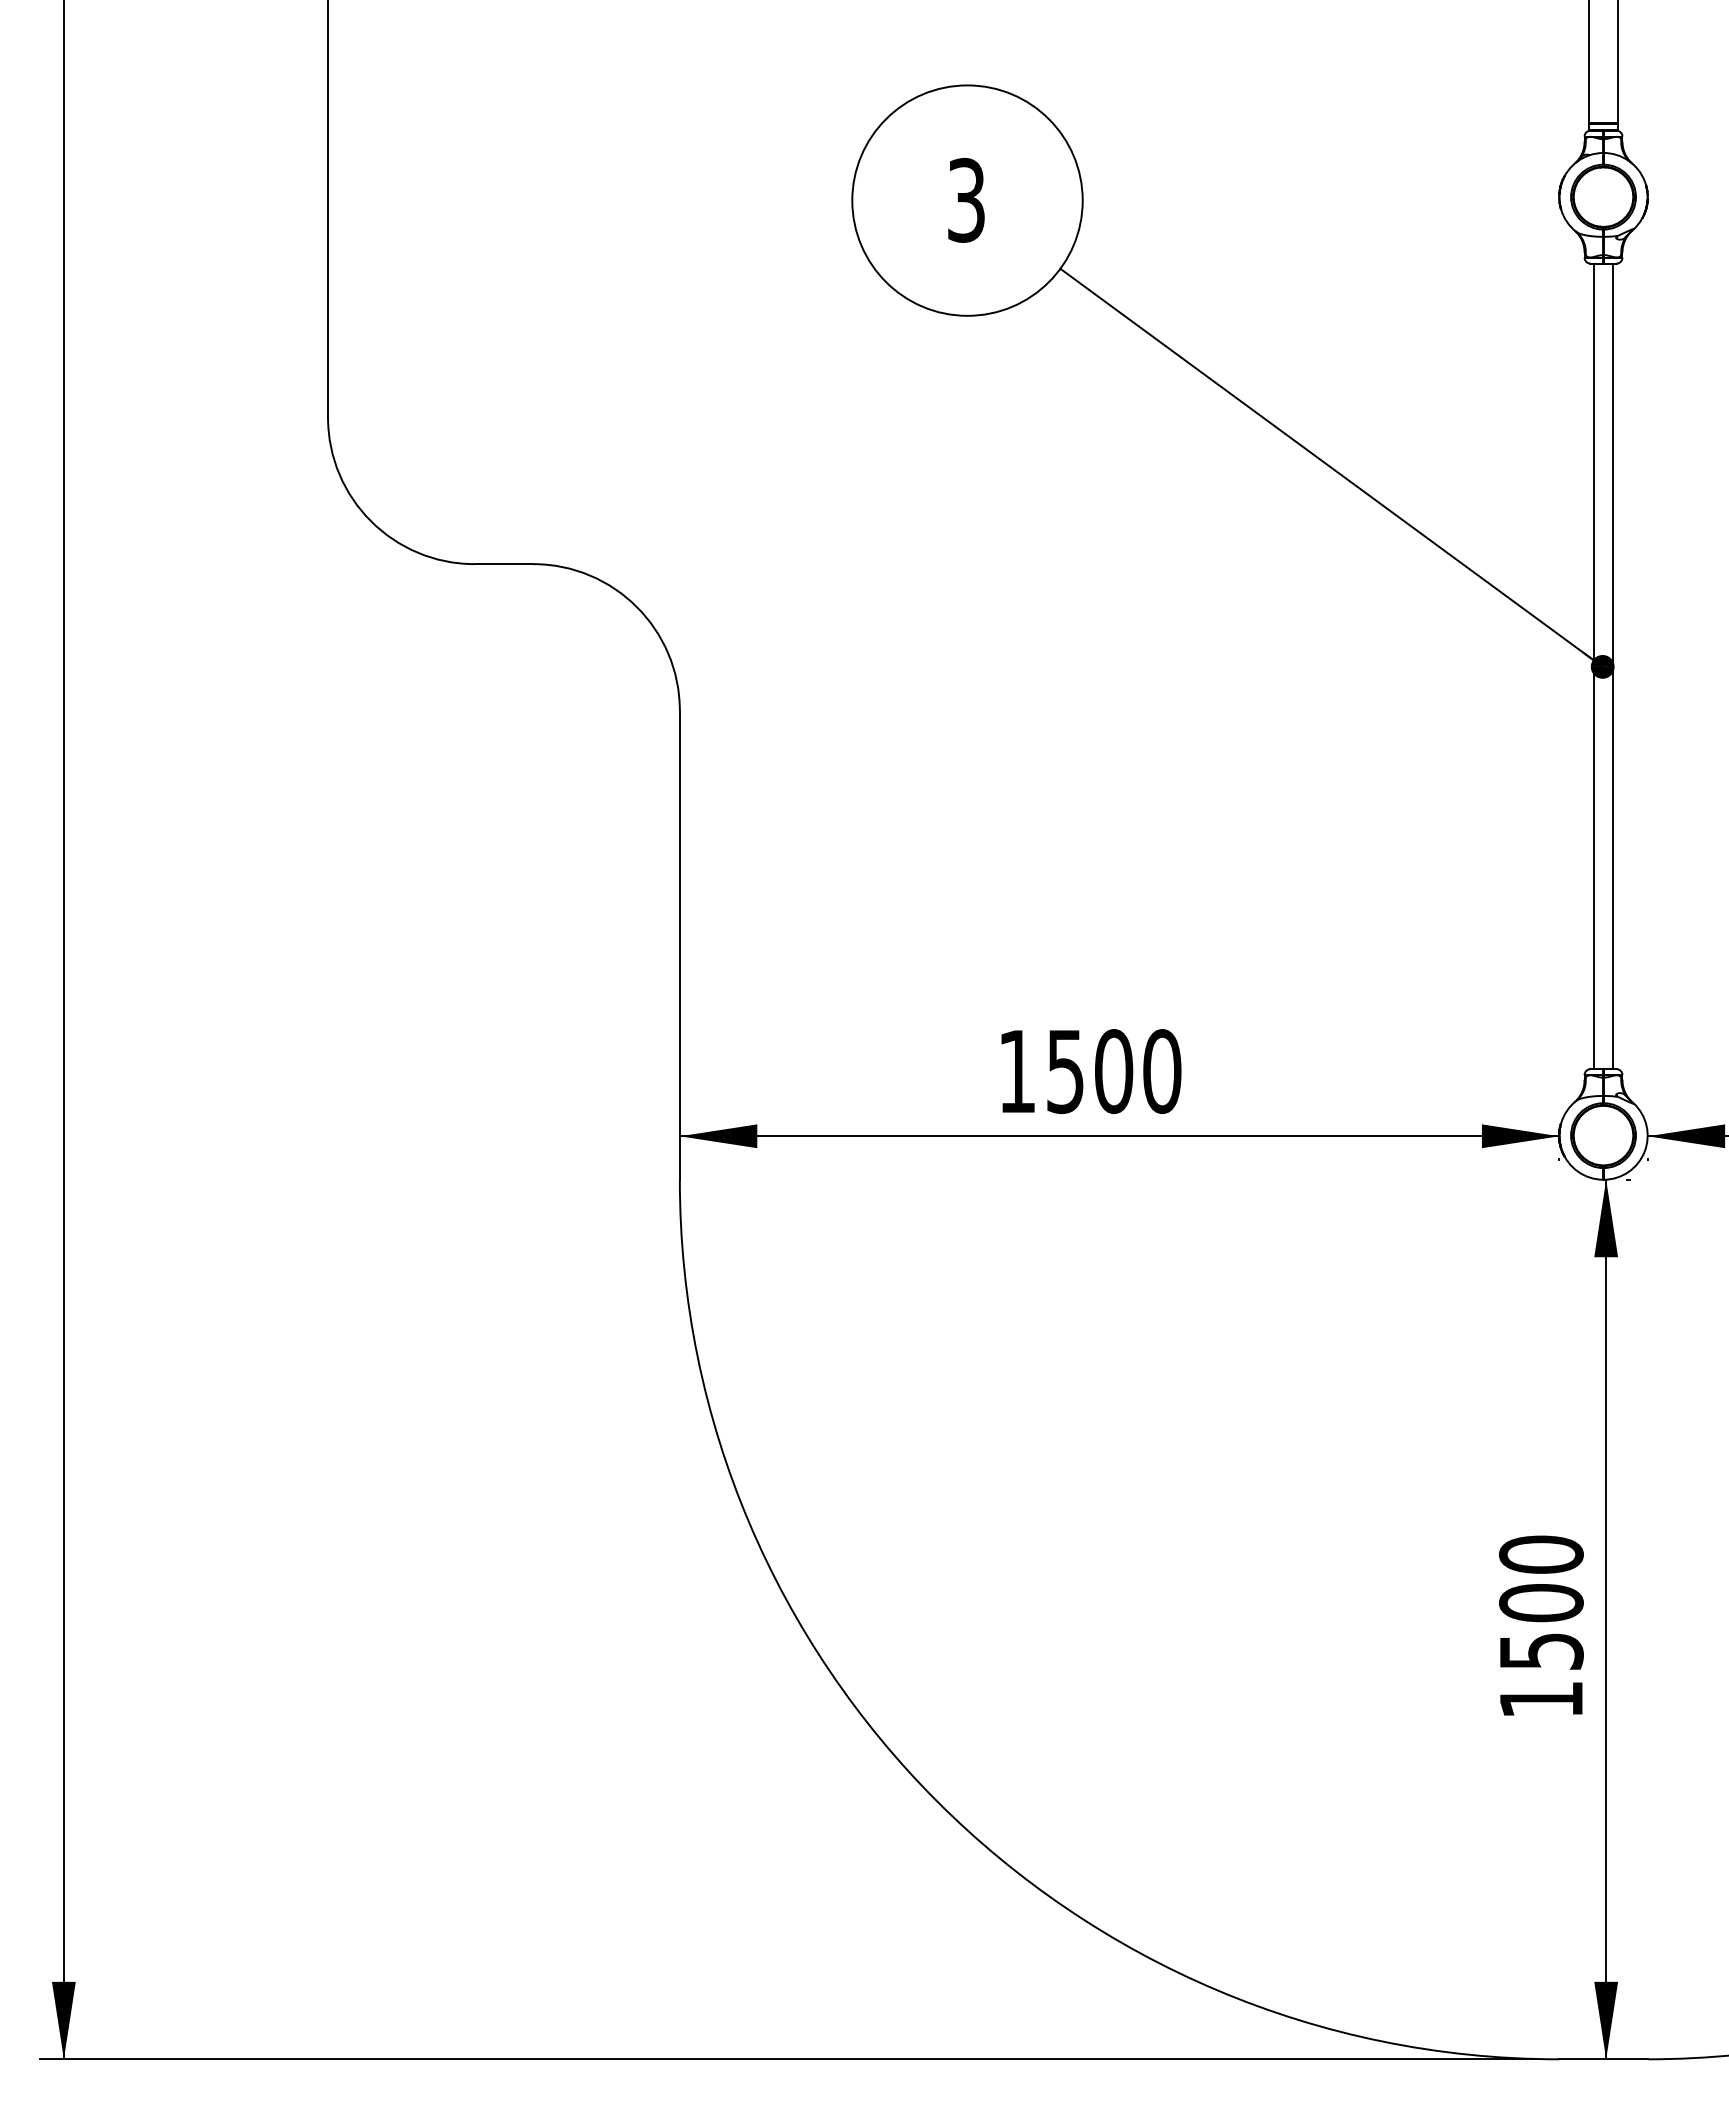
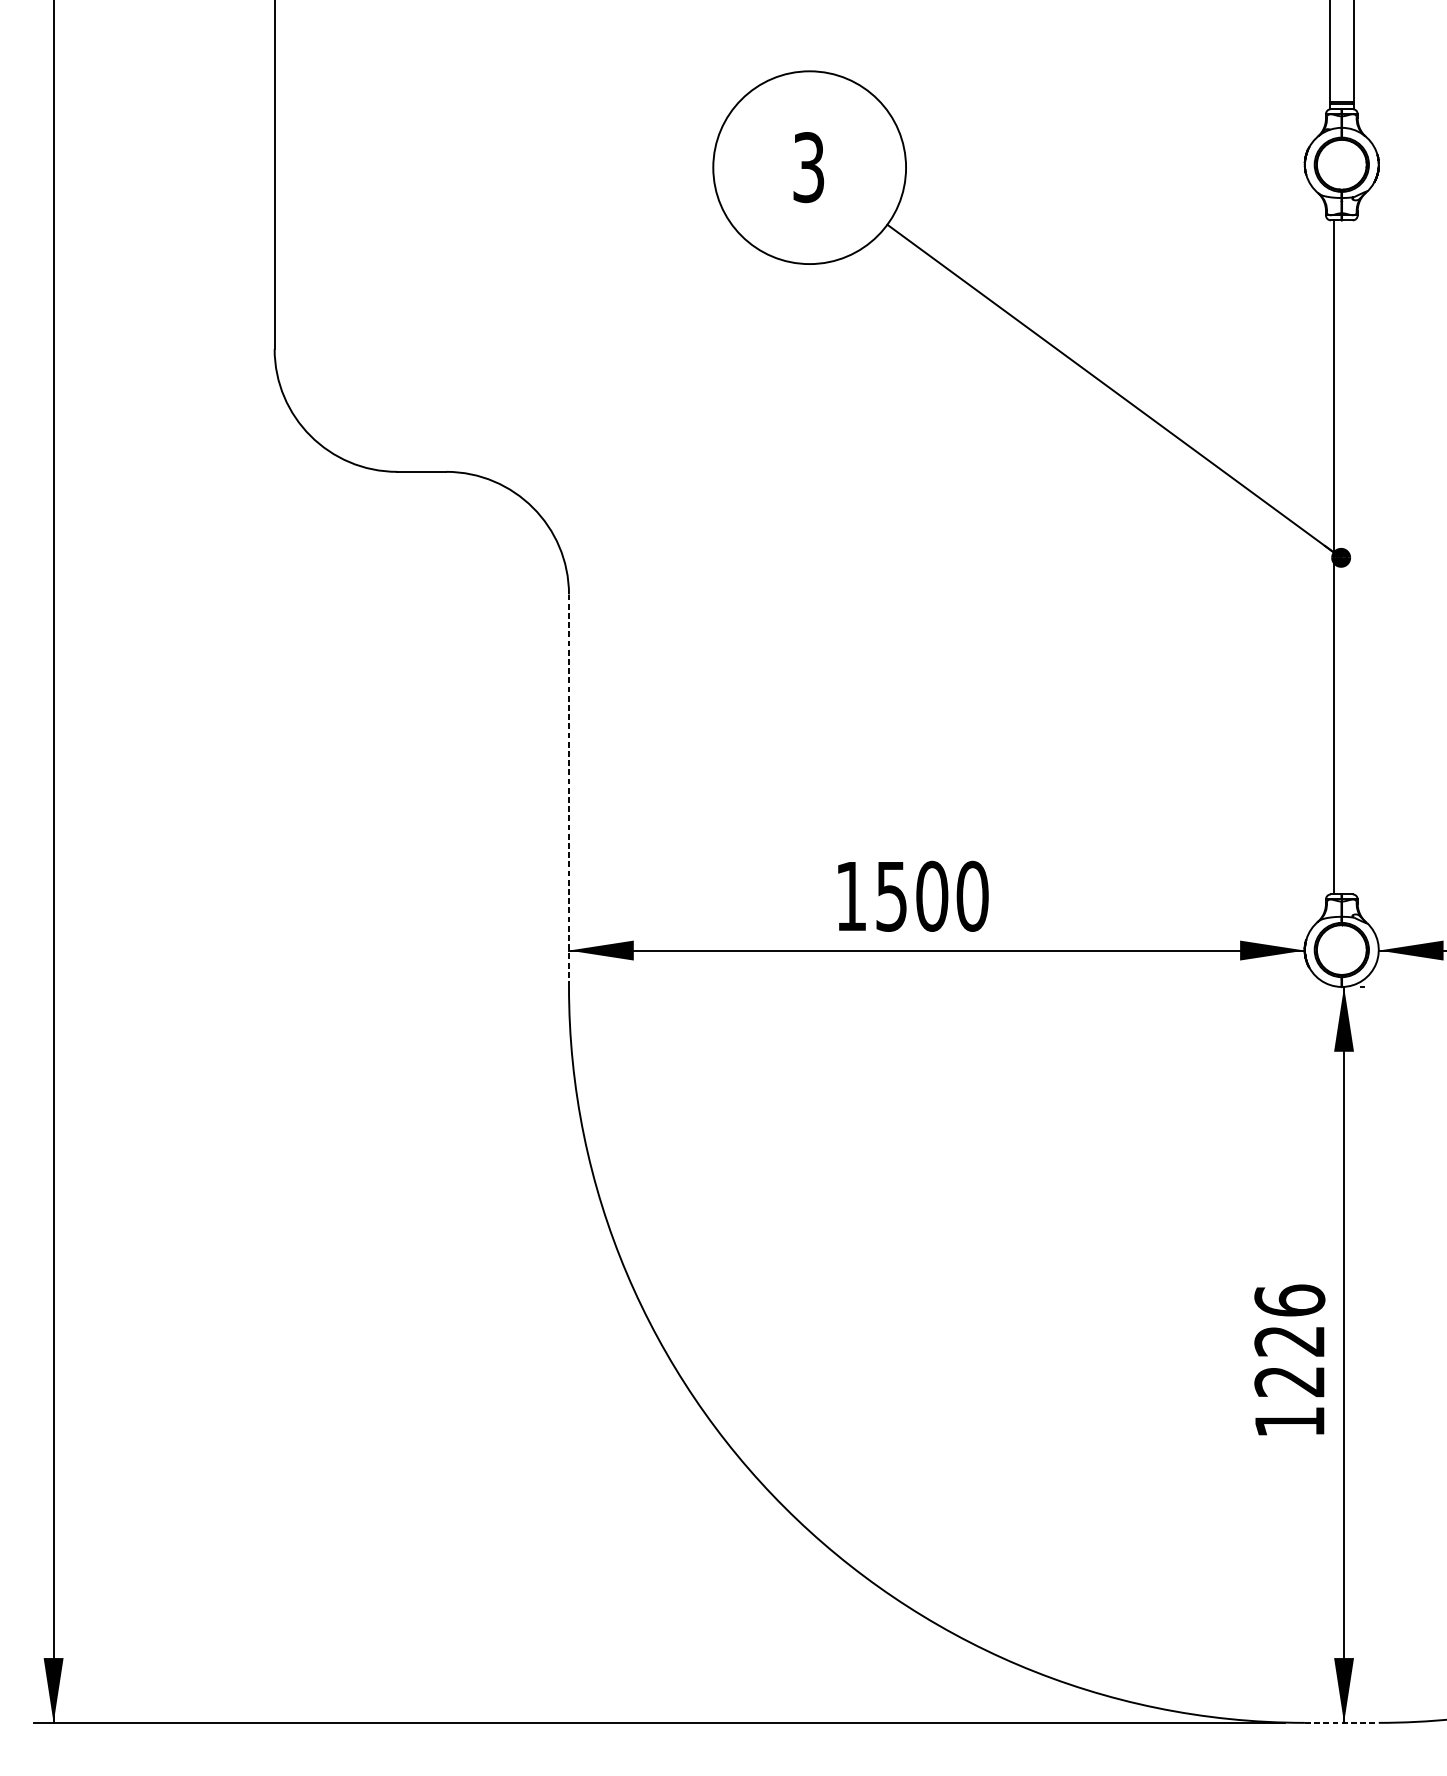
line: (1613, 666) -> (1350, 557), removed
line: (679, 945) -> (568, 790), solid -> dashed
text: (1540, 1602) -> (1289, 1340), 1500 -> 1226
line: (1604, 2059) -> (1342, 1723), solid -> dashed

